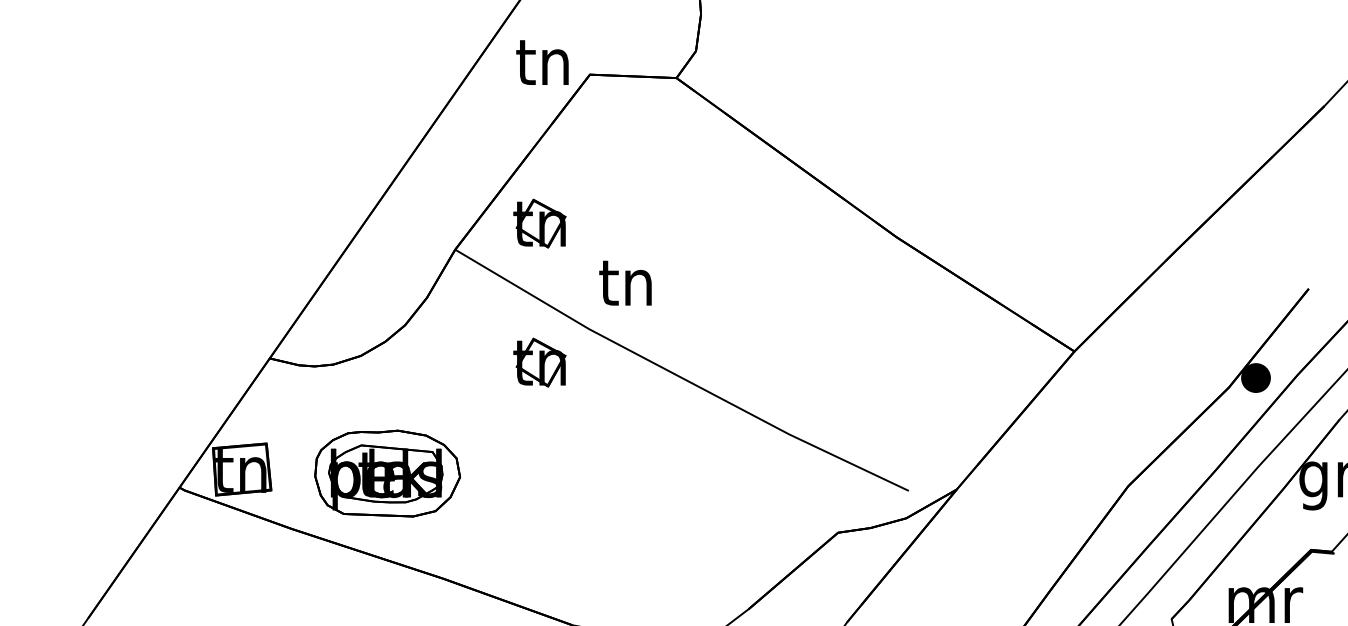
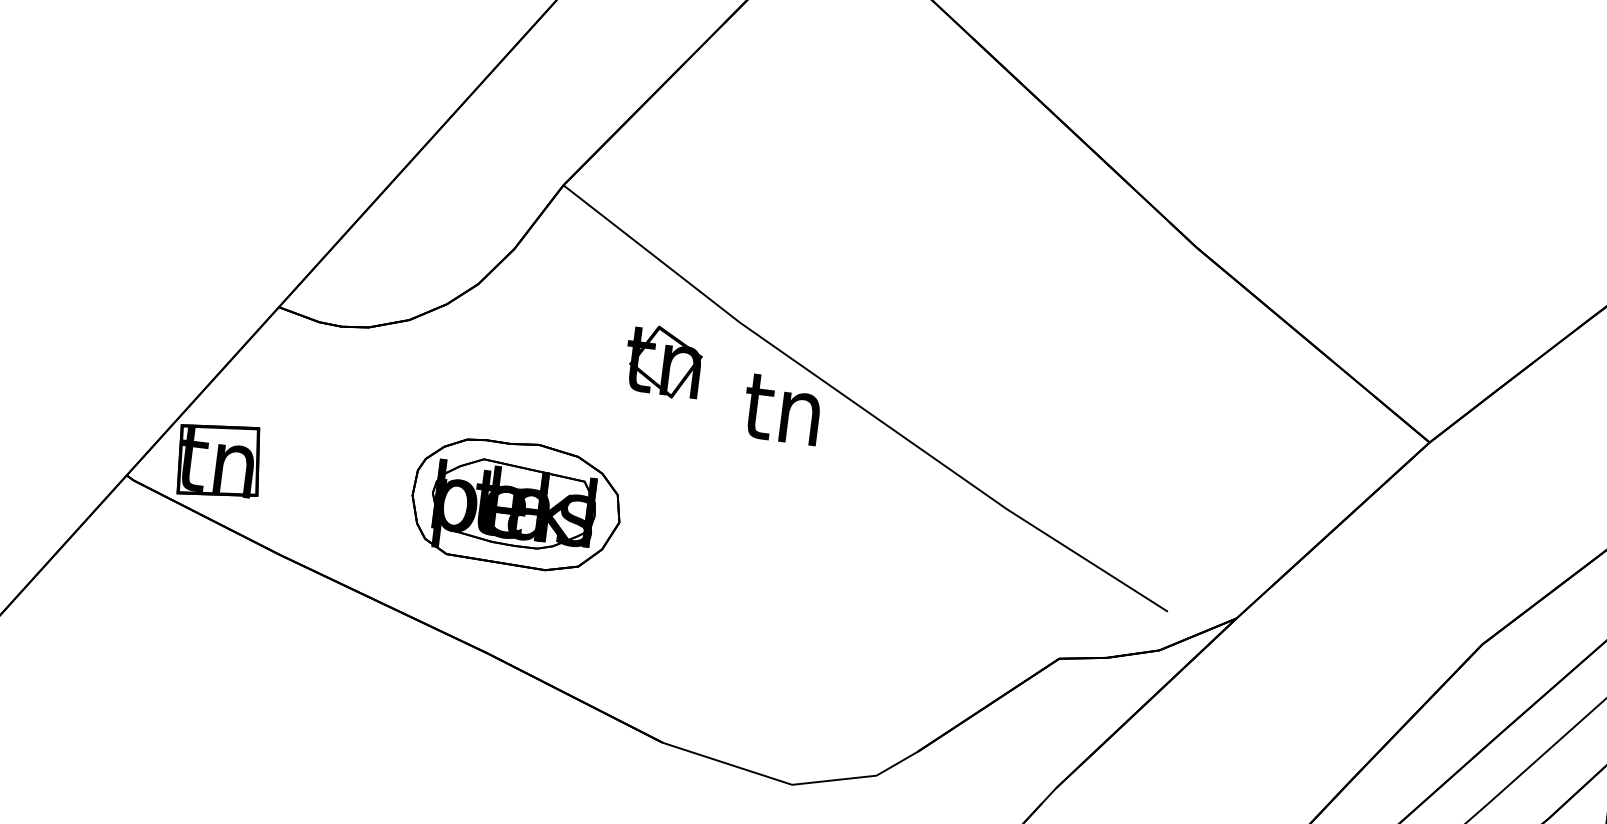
part: (539, 223) -> (688, 163), removed
text: (625, 282) -> (782, 408), moved
part: (387, 473) -> (516, 504), moved

